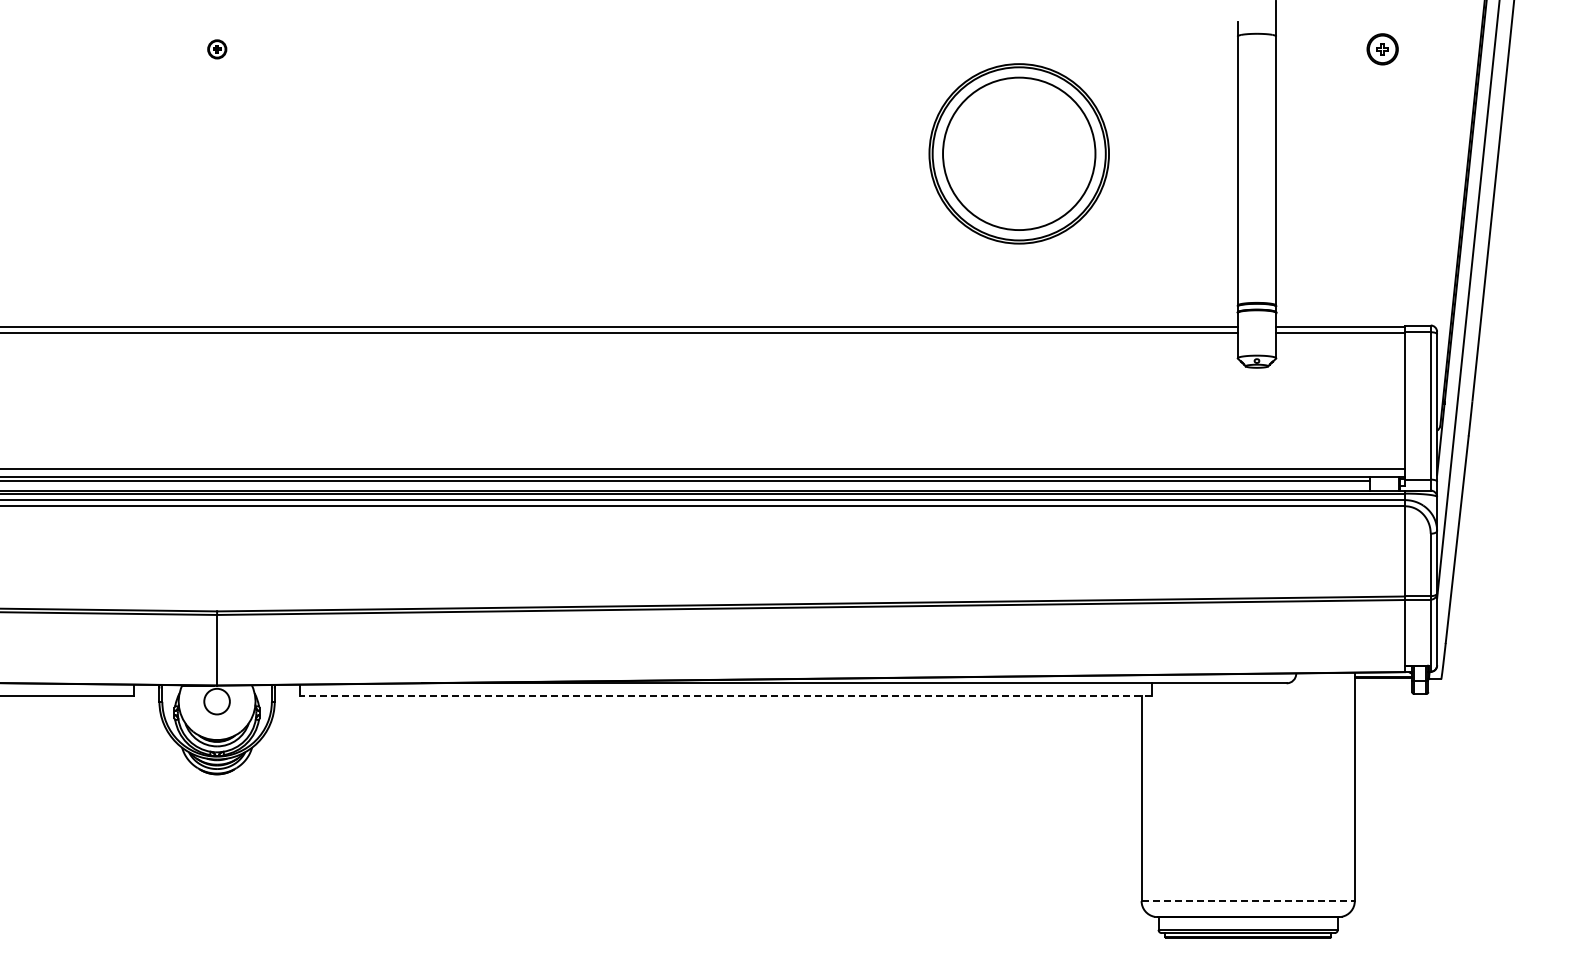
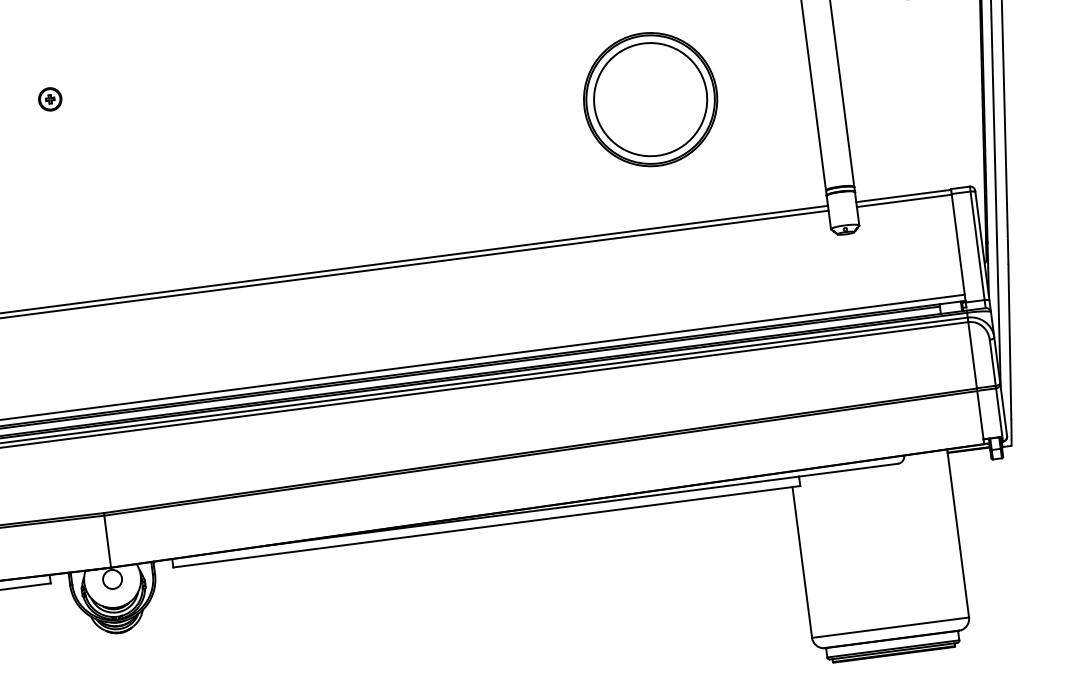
part: (217, 49) -> (50, 99), size x1.67
line: (726, 696) -> (487, 527), dashed -> solid
line: (1248, 901) -> (890, 627), dashed -> solid

